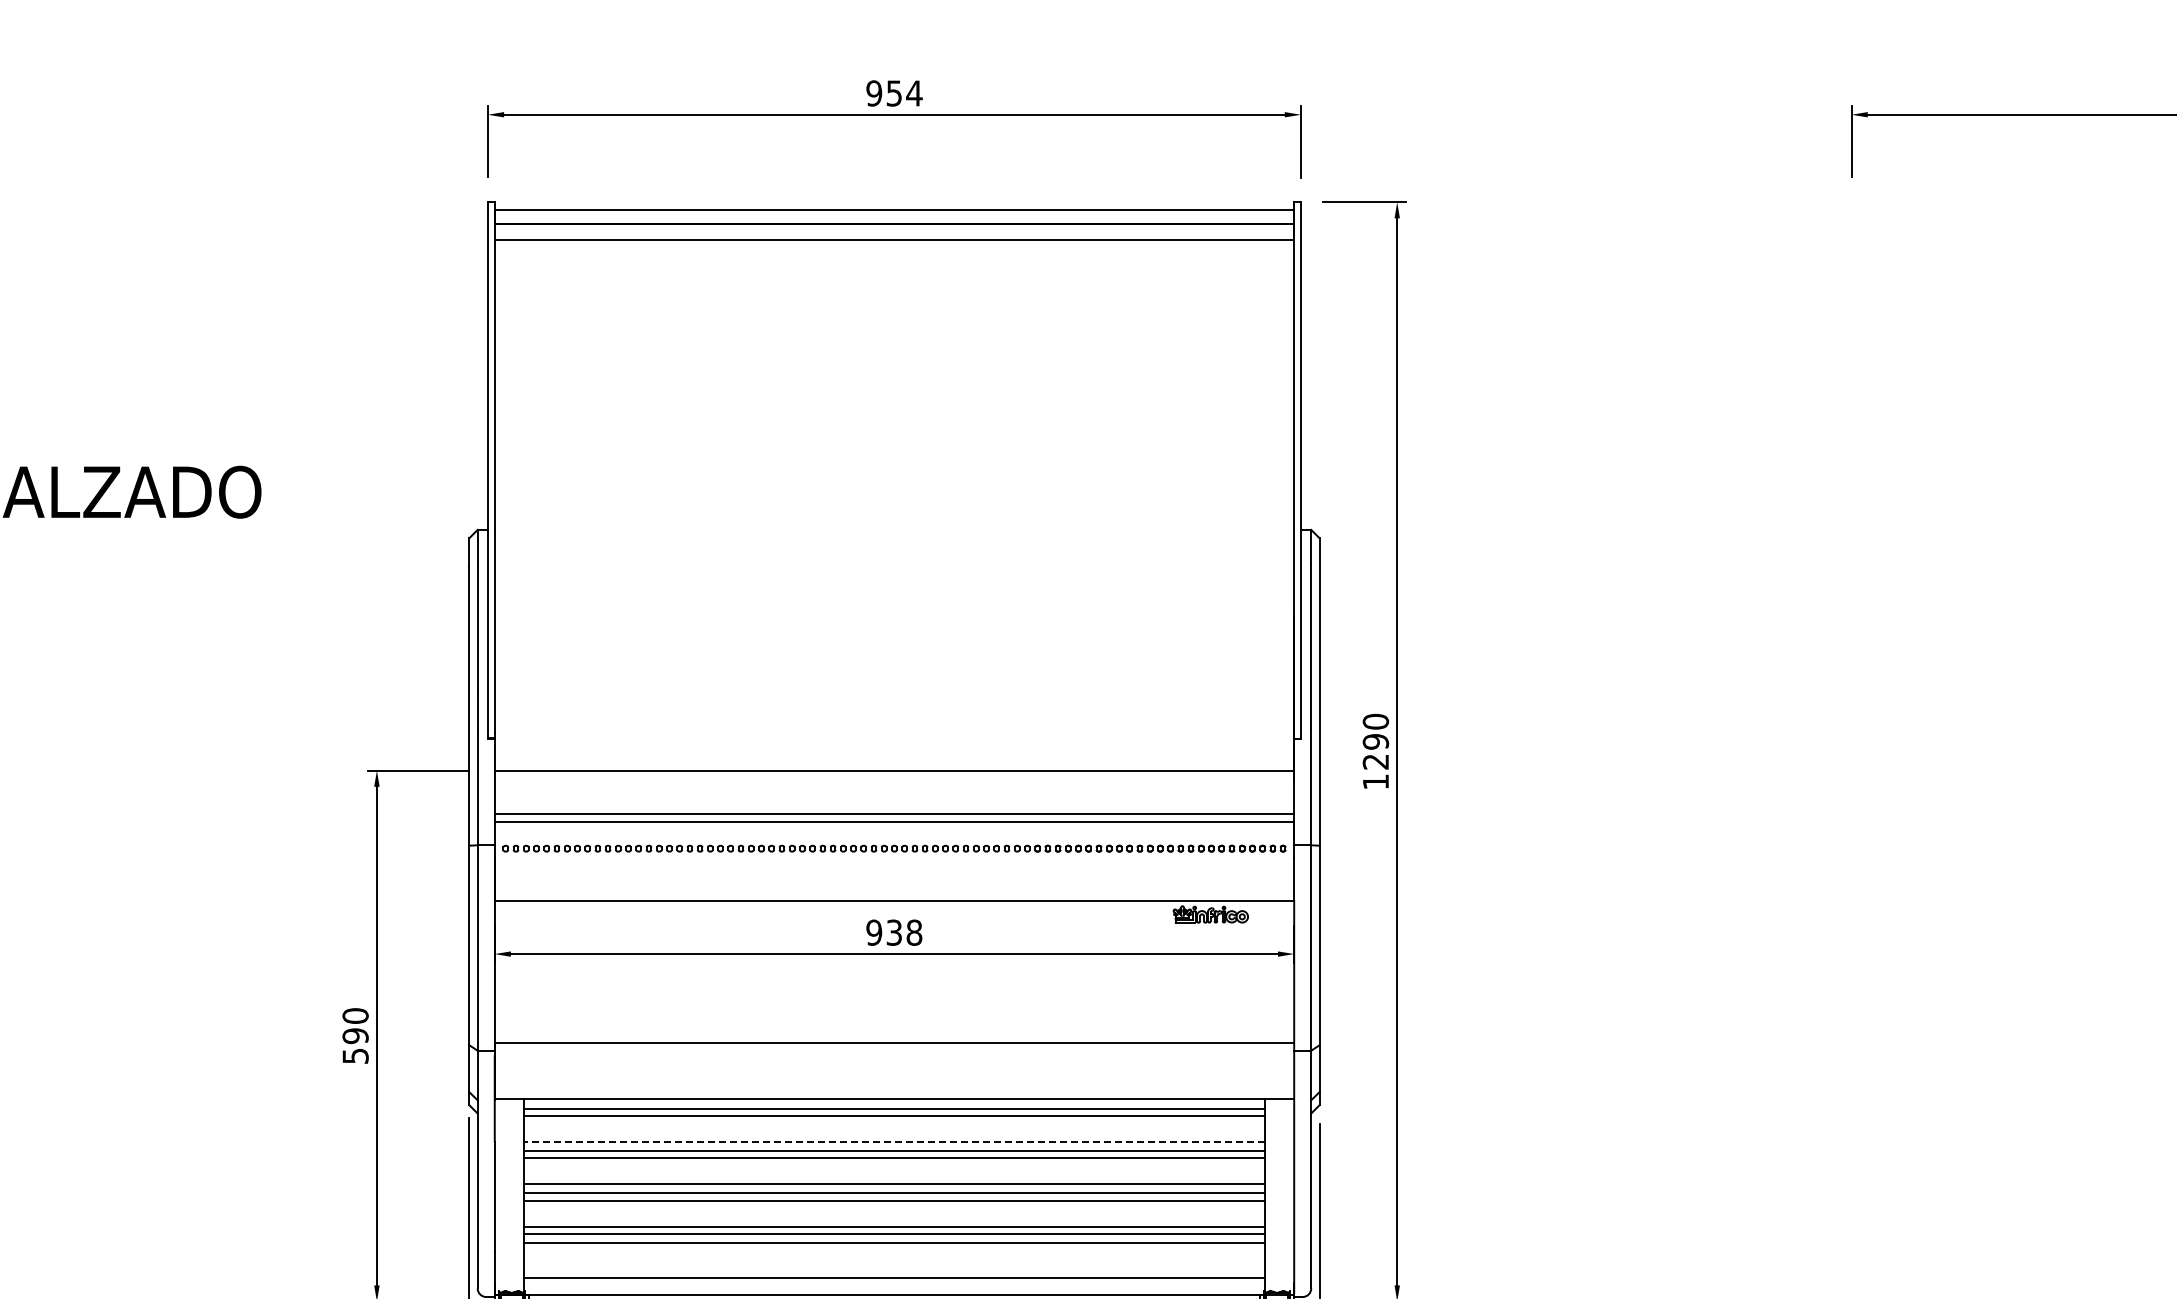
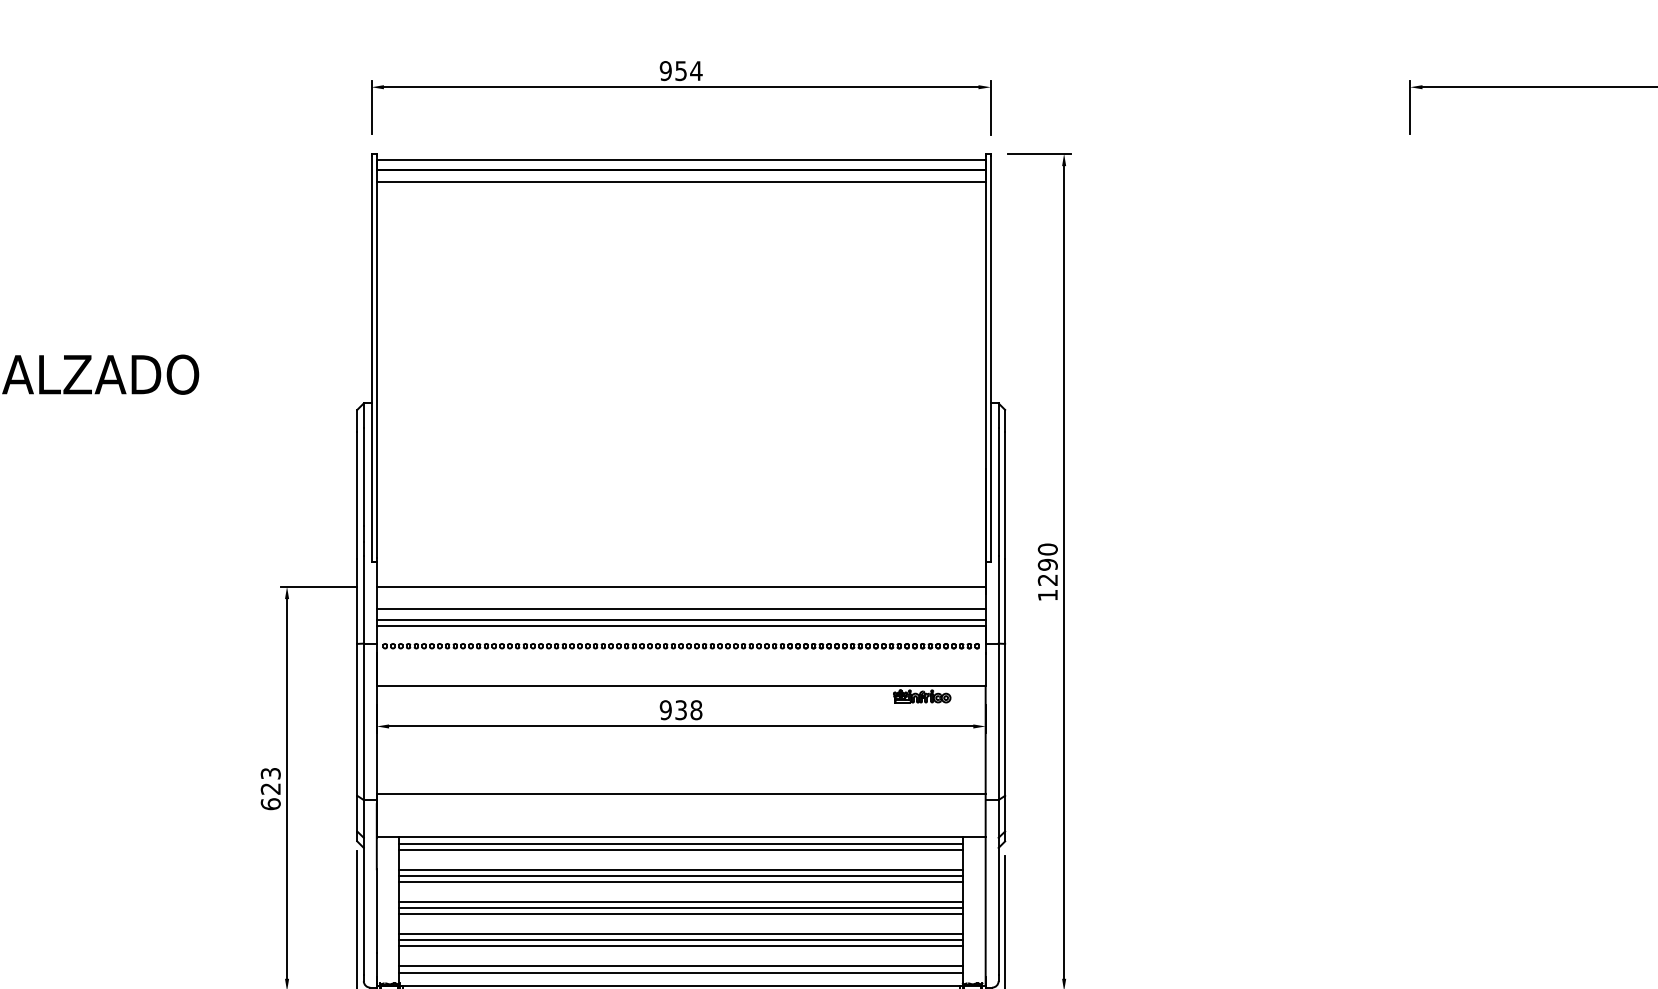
line: (894, 799) -> (681, 608), added
text: (355, 1035) -> (270, 788), 590 -> 623
line: (894, 1142) -> (681, 869), dashed -> solid
line: (894, 1268) -> (681, 965), added

